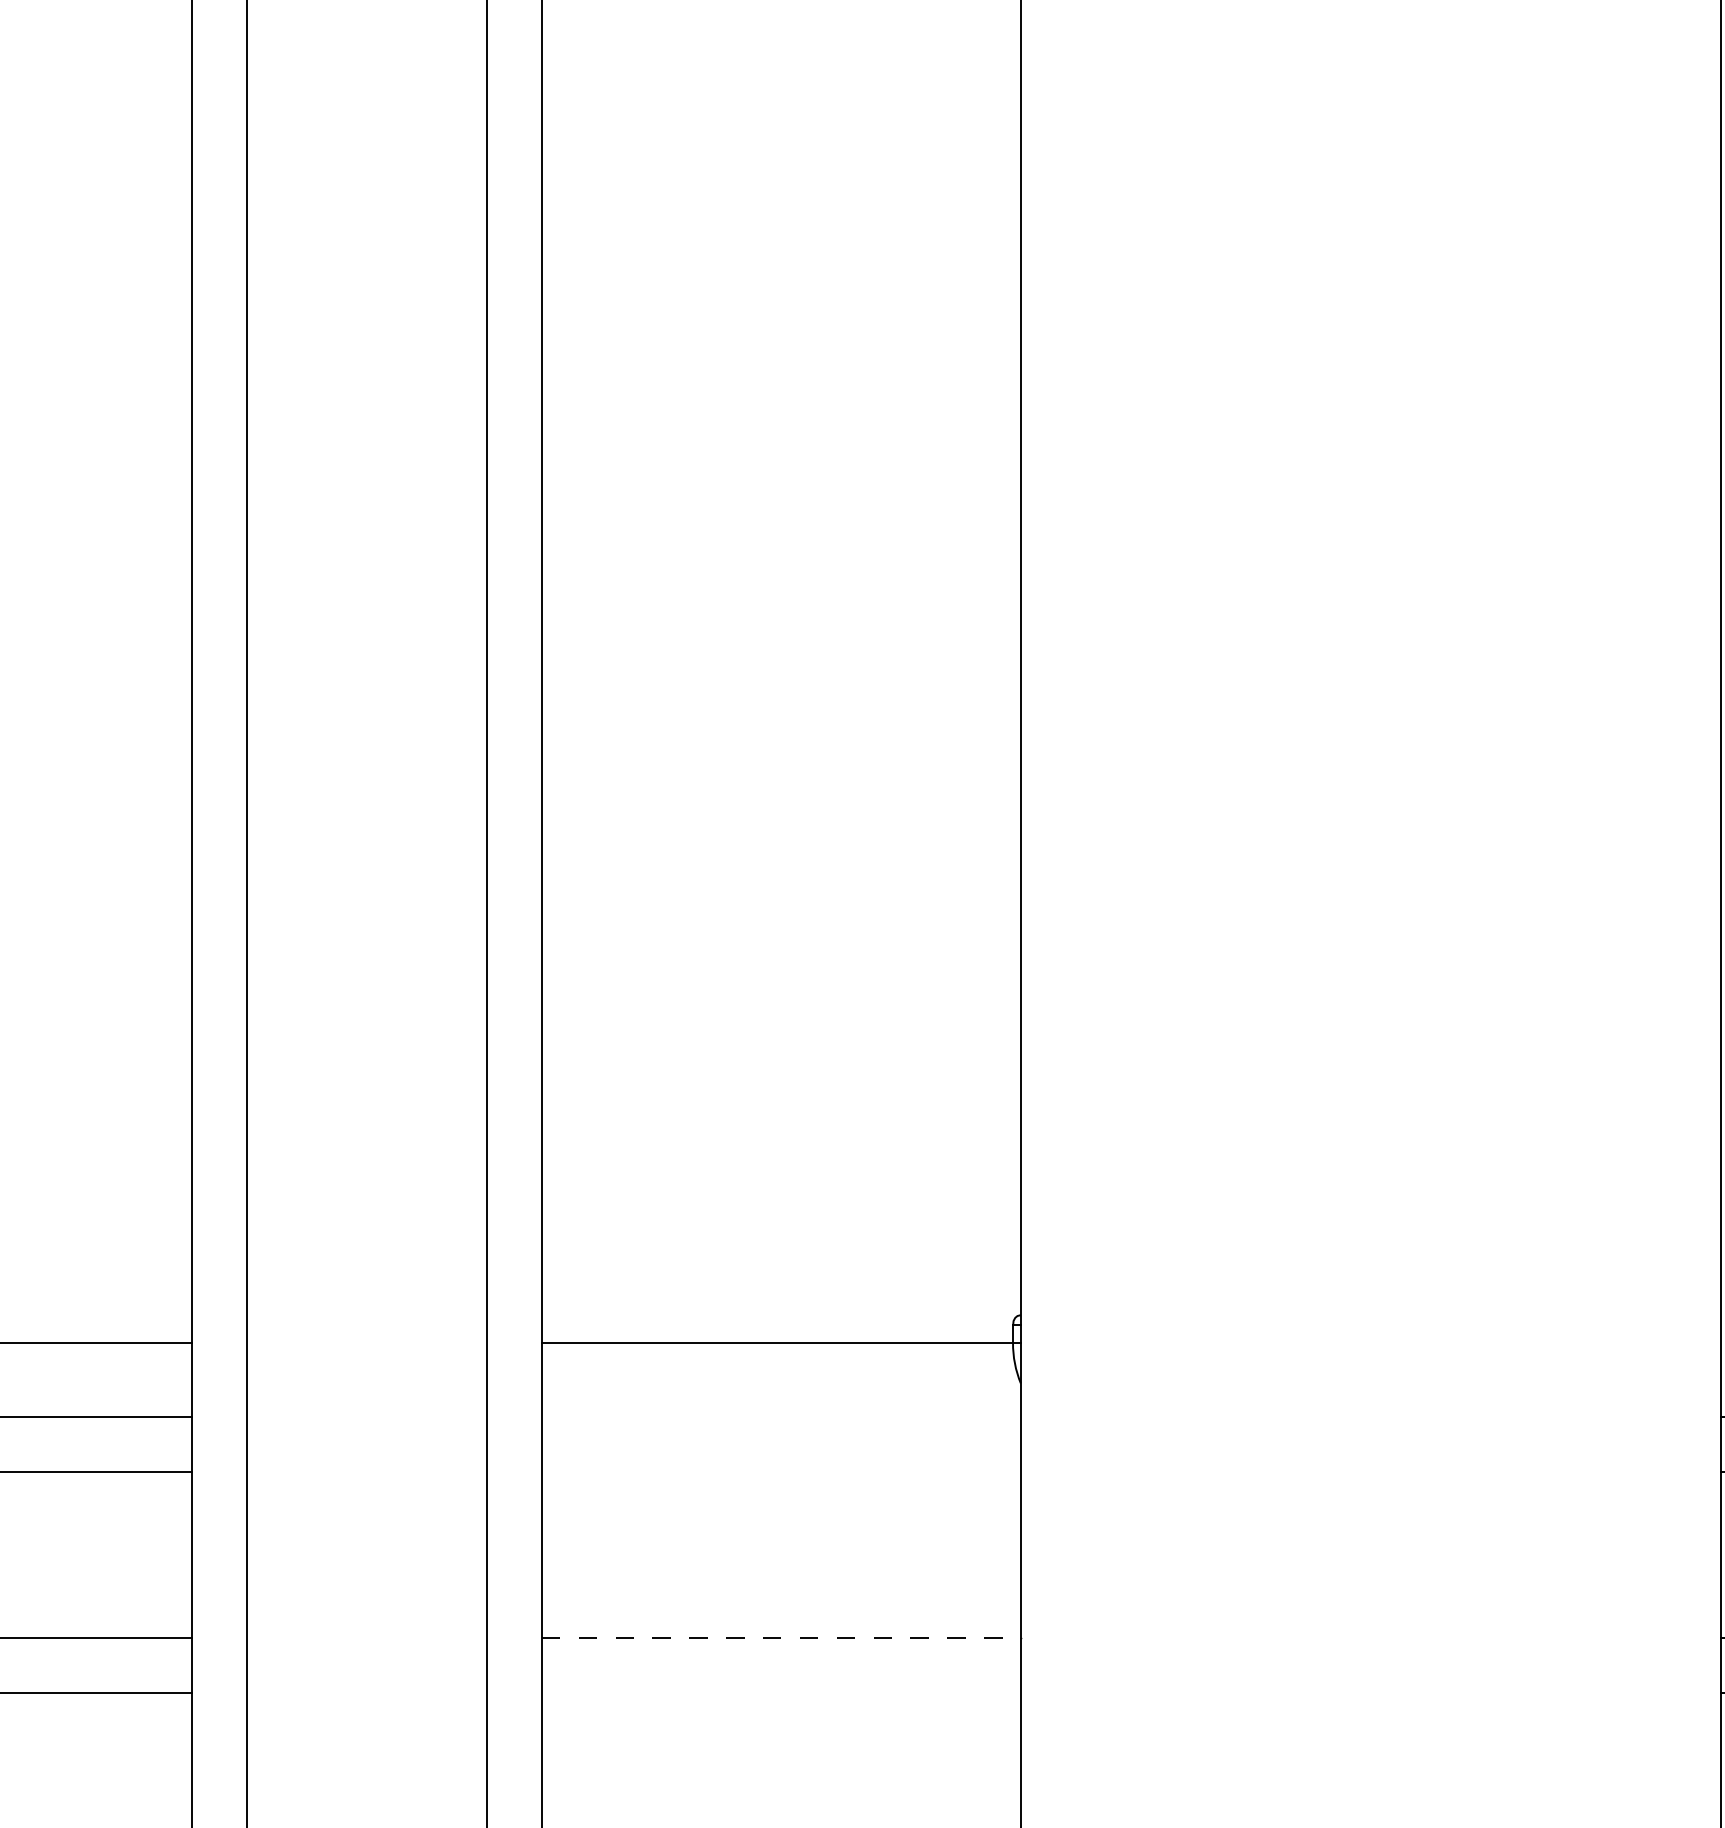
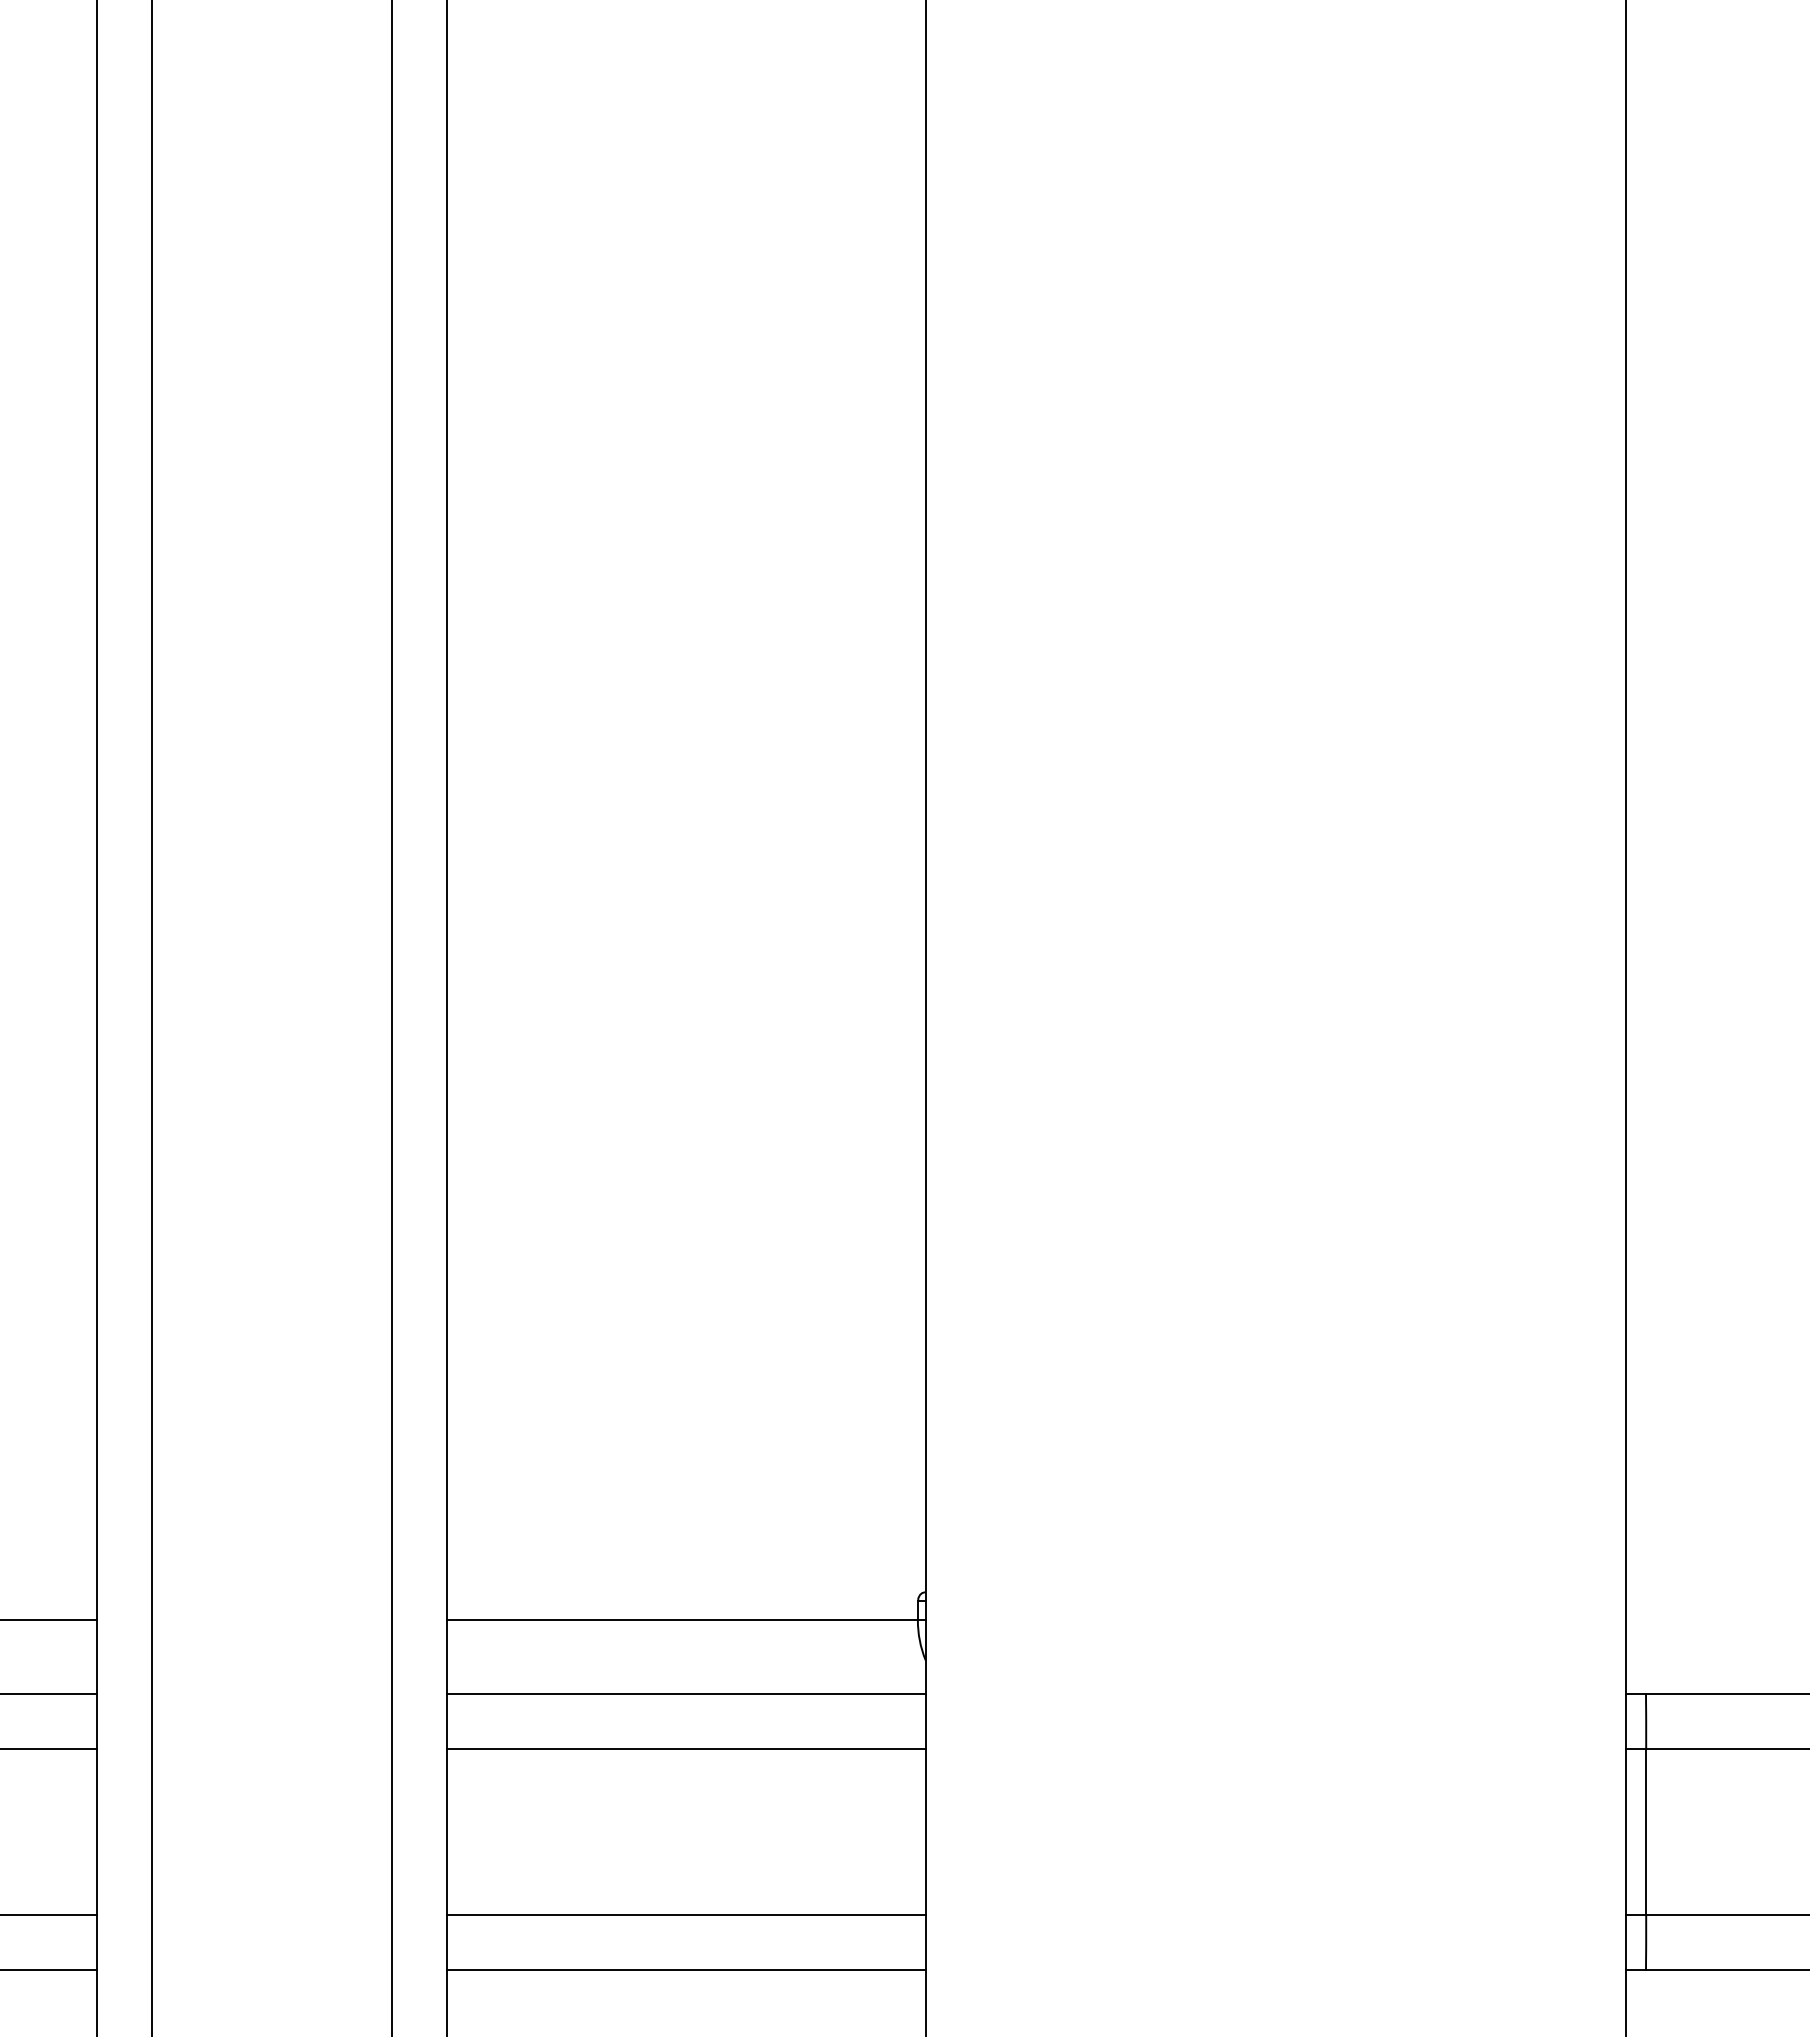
line: (780, 1416) -> (685, 1693), added
line: (780, 1471) -> (685, 1748), added
line: (781, 1637) -> (686, 1914), dashed -> solid
line: (780, 1692) -> (685, 1969), added

